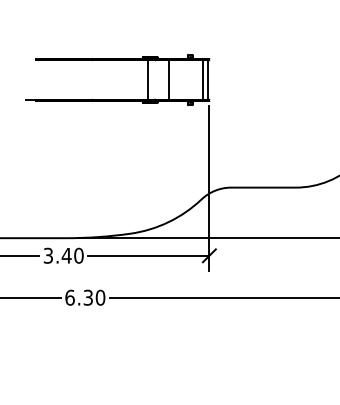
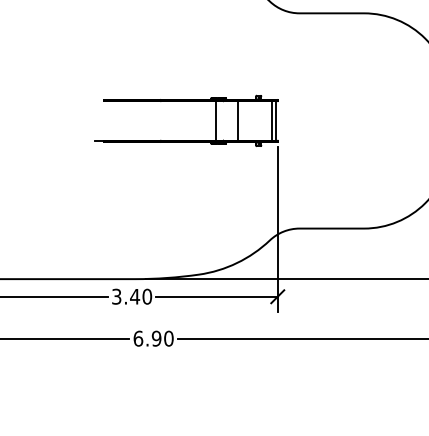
text: (88, 297) -> (156, 338), 6.30 -> 6.90

